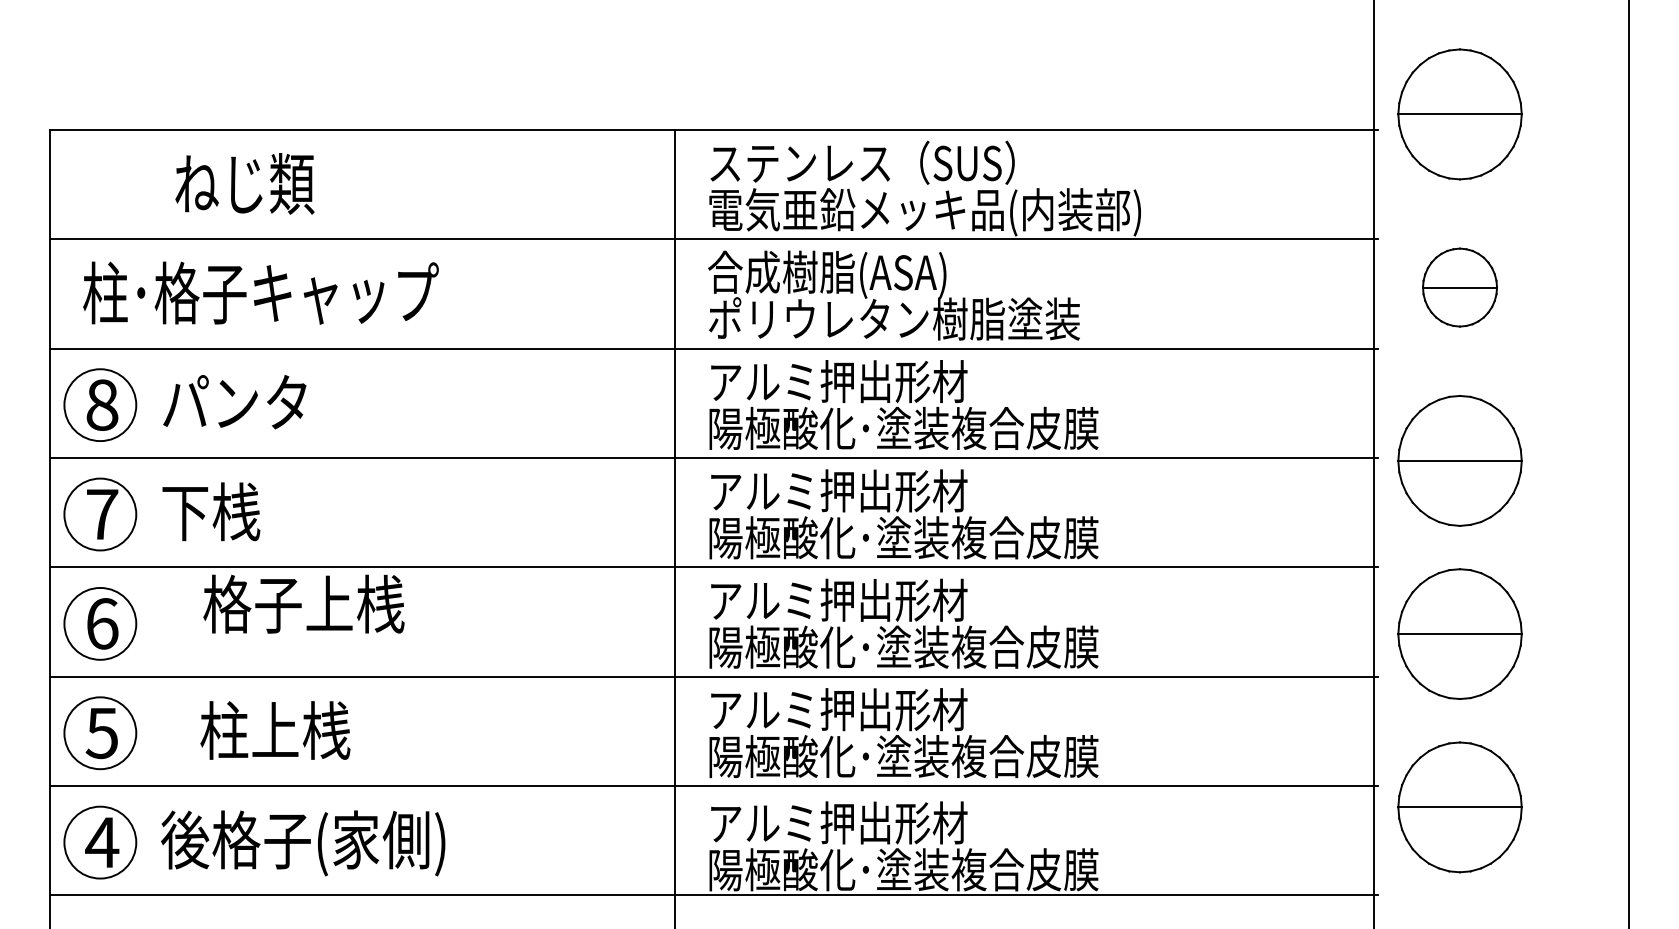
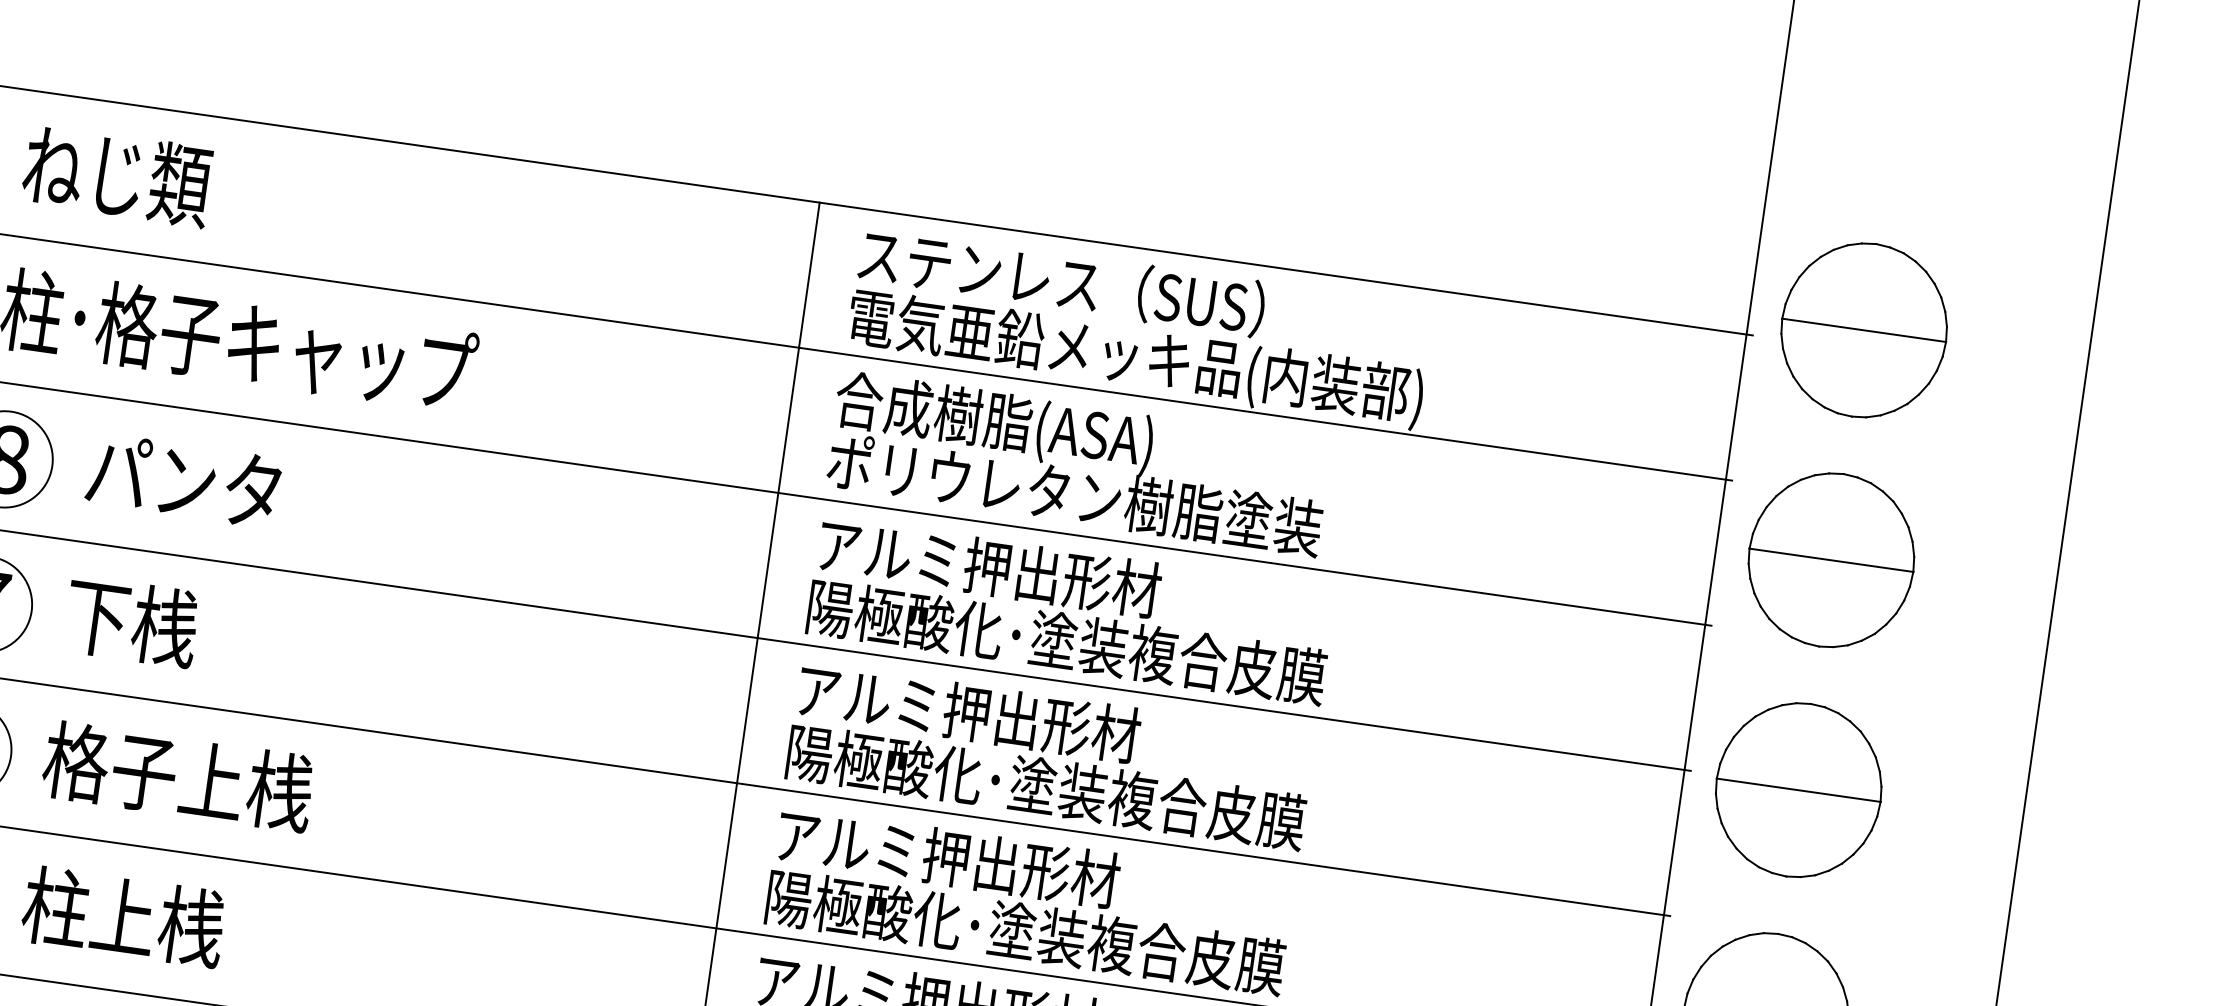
text: (244, 183) -> (117, 175), moved
part: (1459, 287) -> (1830, 559), size x1.67
text: (303, 603) -> (177, 775), moved
text: (275, 730) -> (123, 916), moved

